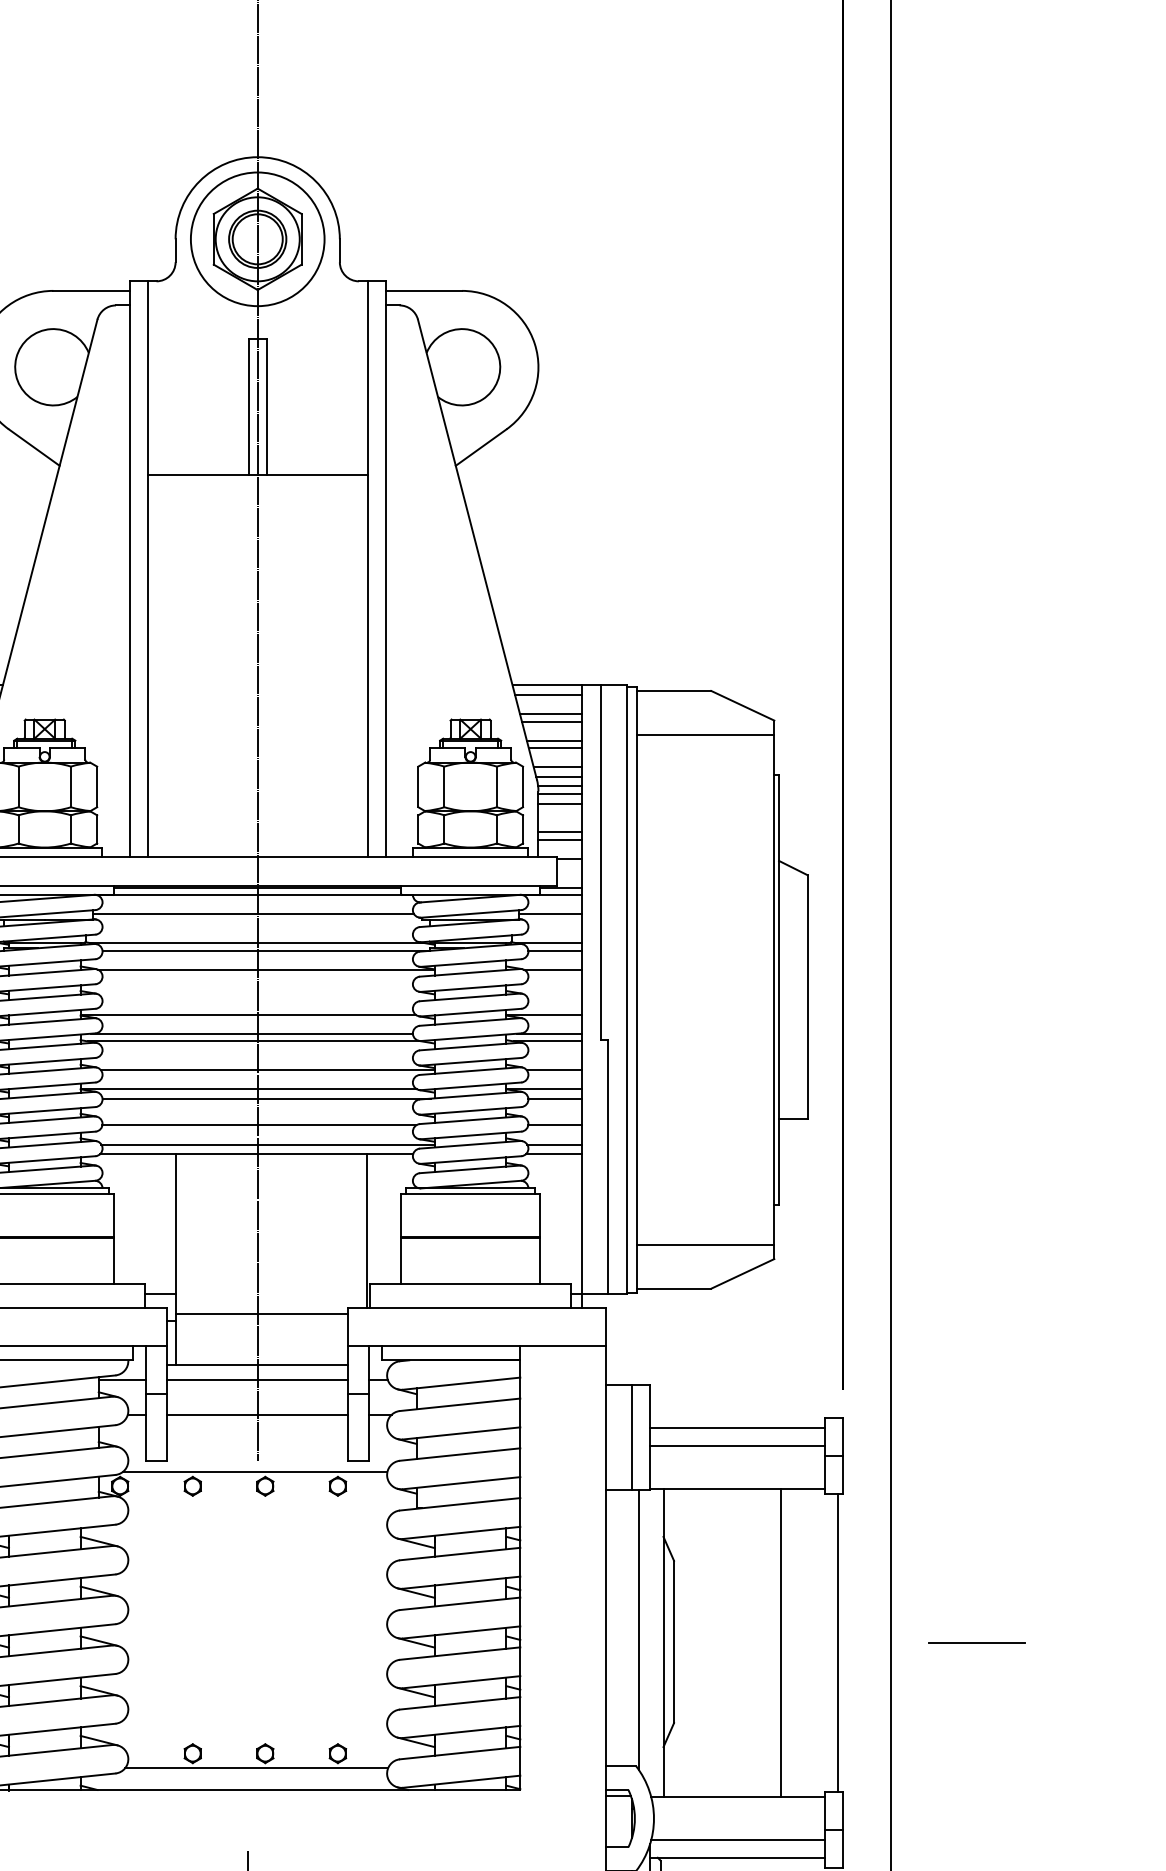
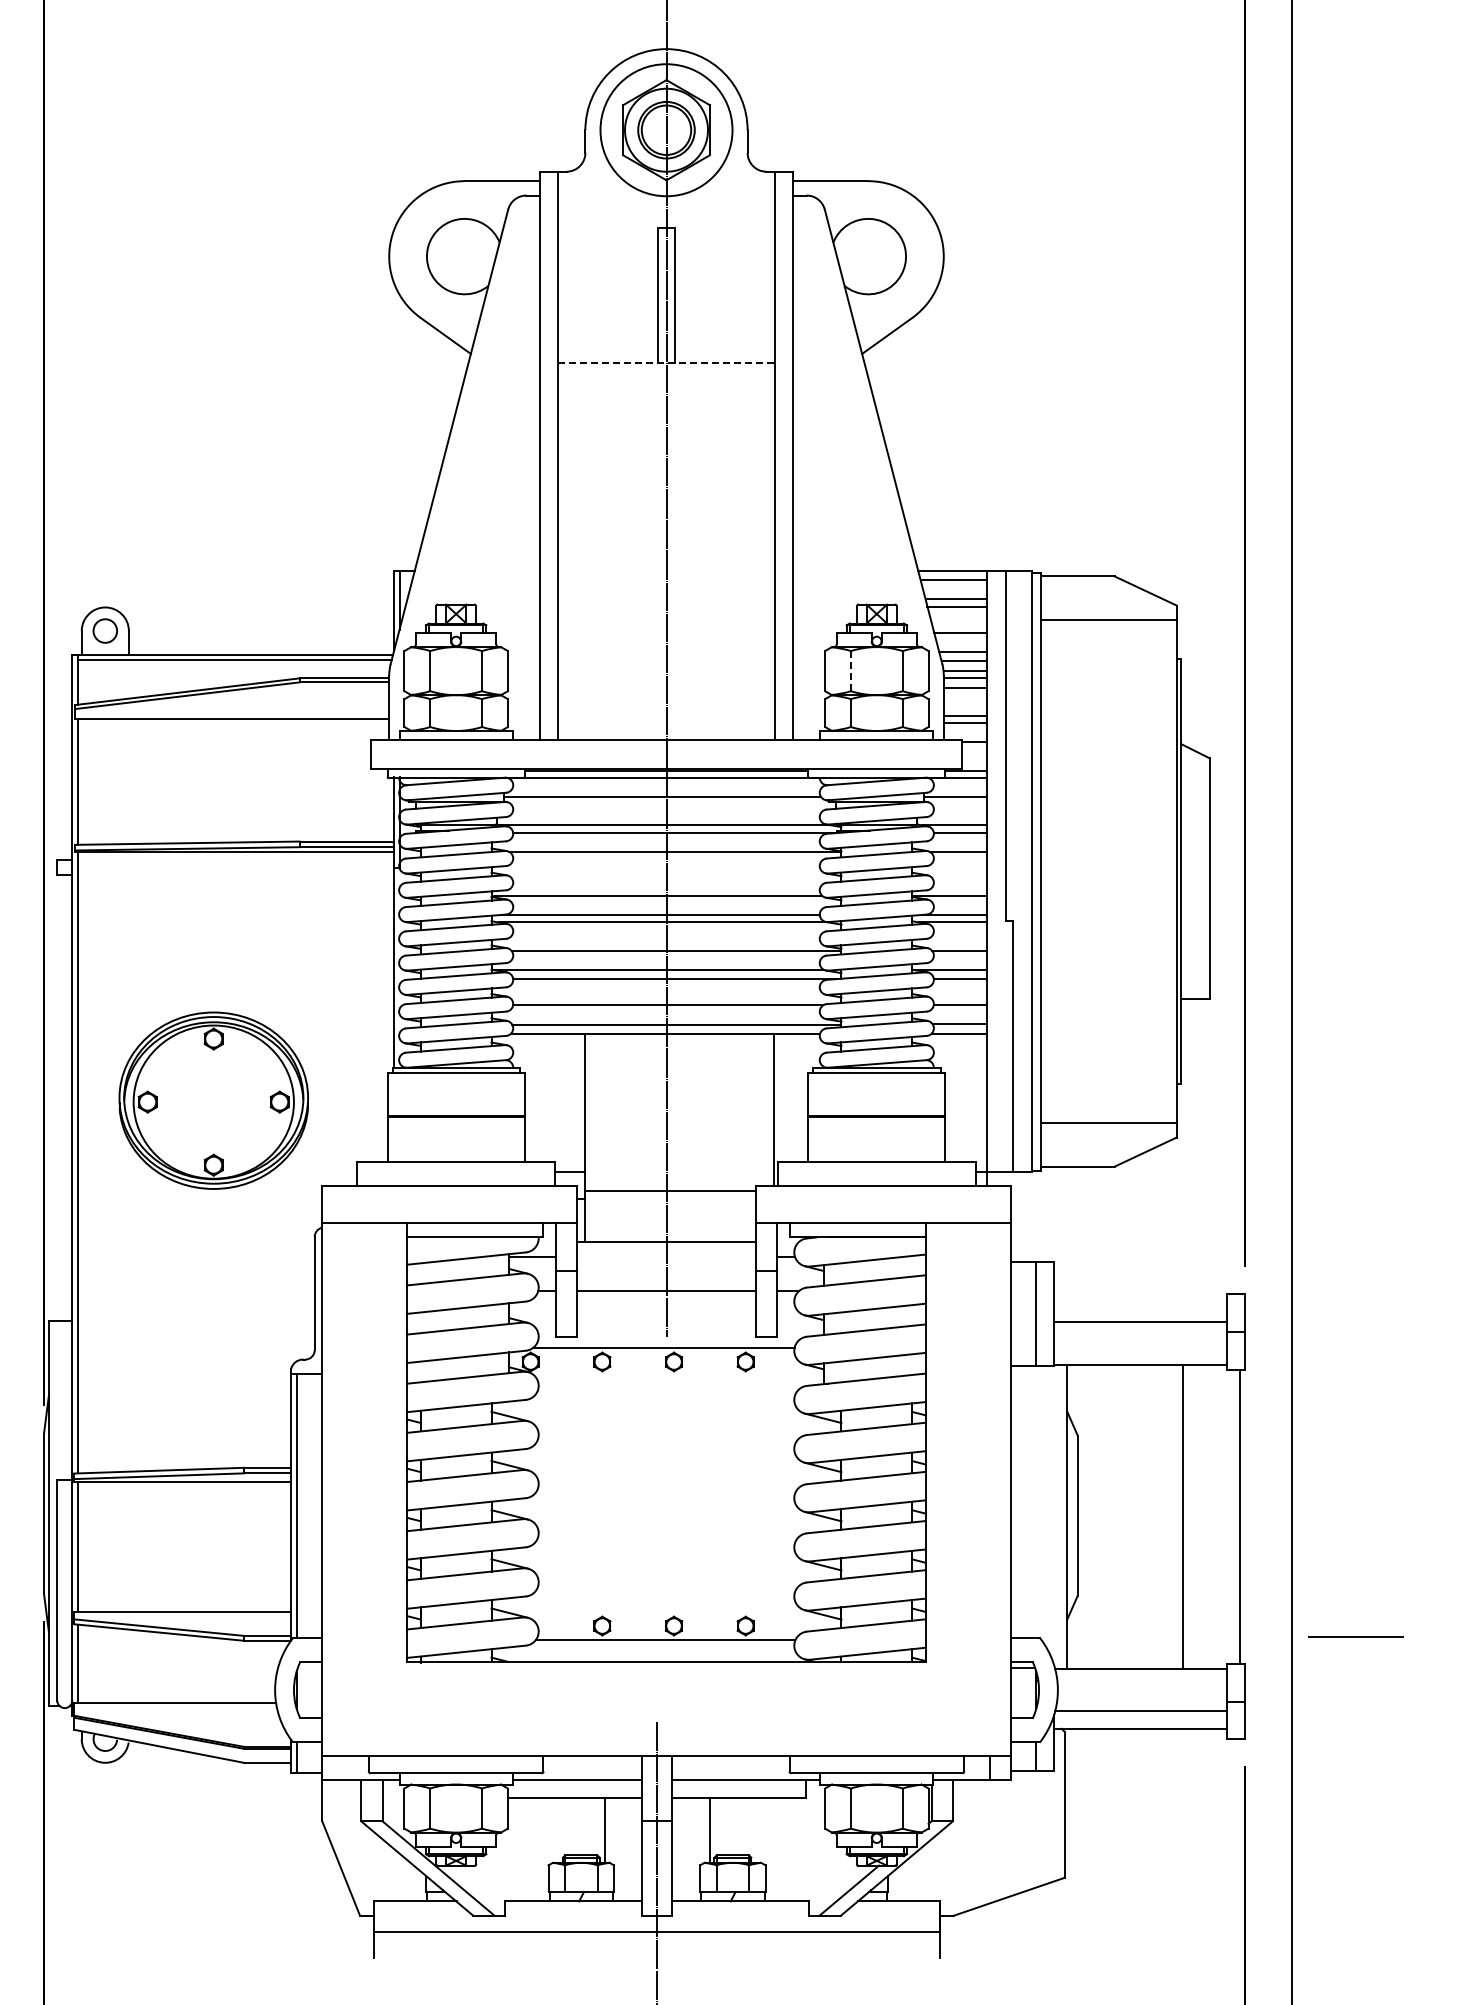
line: (258, 475) -> (667, 363), solid -> dashed
line: (554, 740) -> (959, 625), removed
line: (444, 787) -> (850, 671), solid -> dashed
line: (257, 1380) -> (666, 1257), removed
line: (737, 1428) -> (1140, 1304), removed
line: (638, 1629) -> (1042, 1503), removed
line: (976, 1642) -> (1355, 1636), moved

